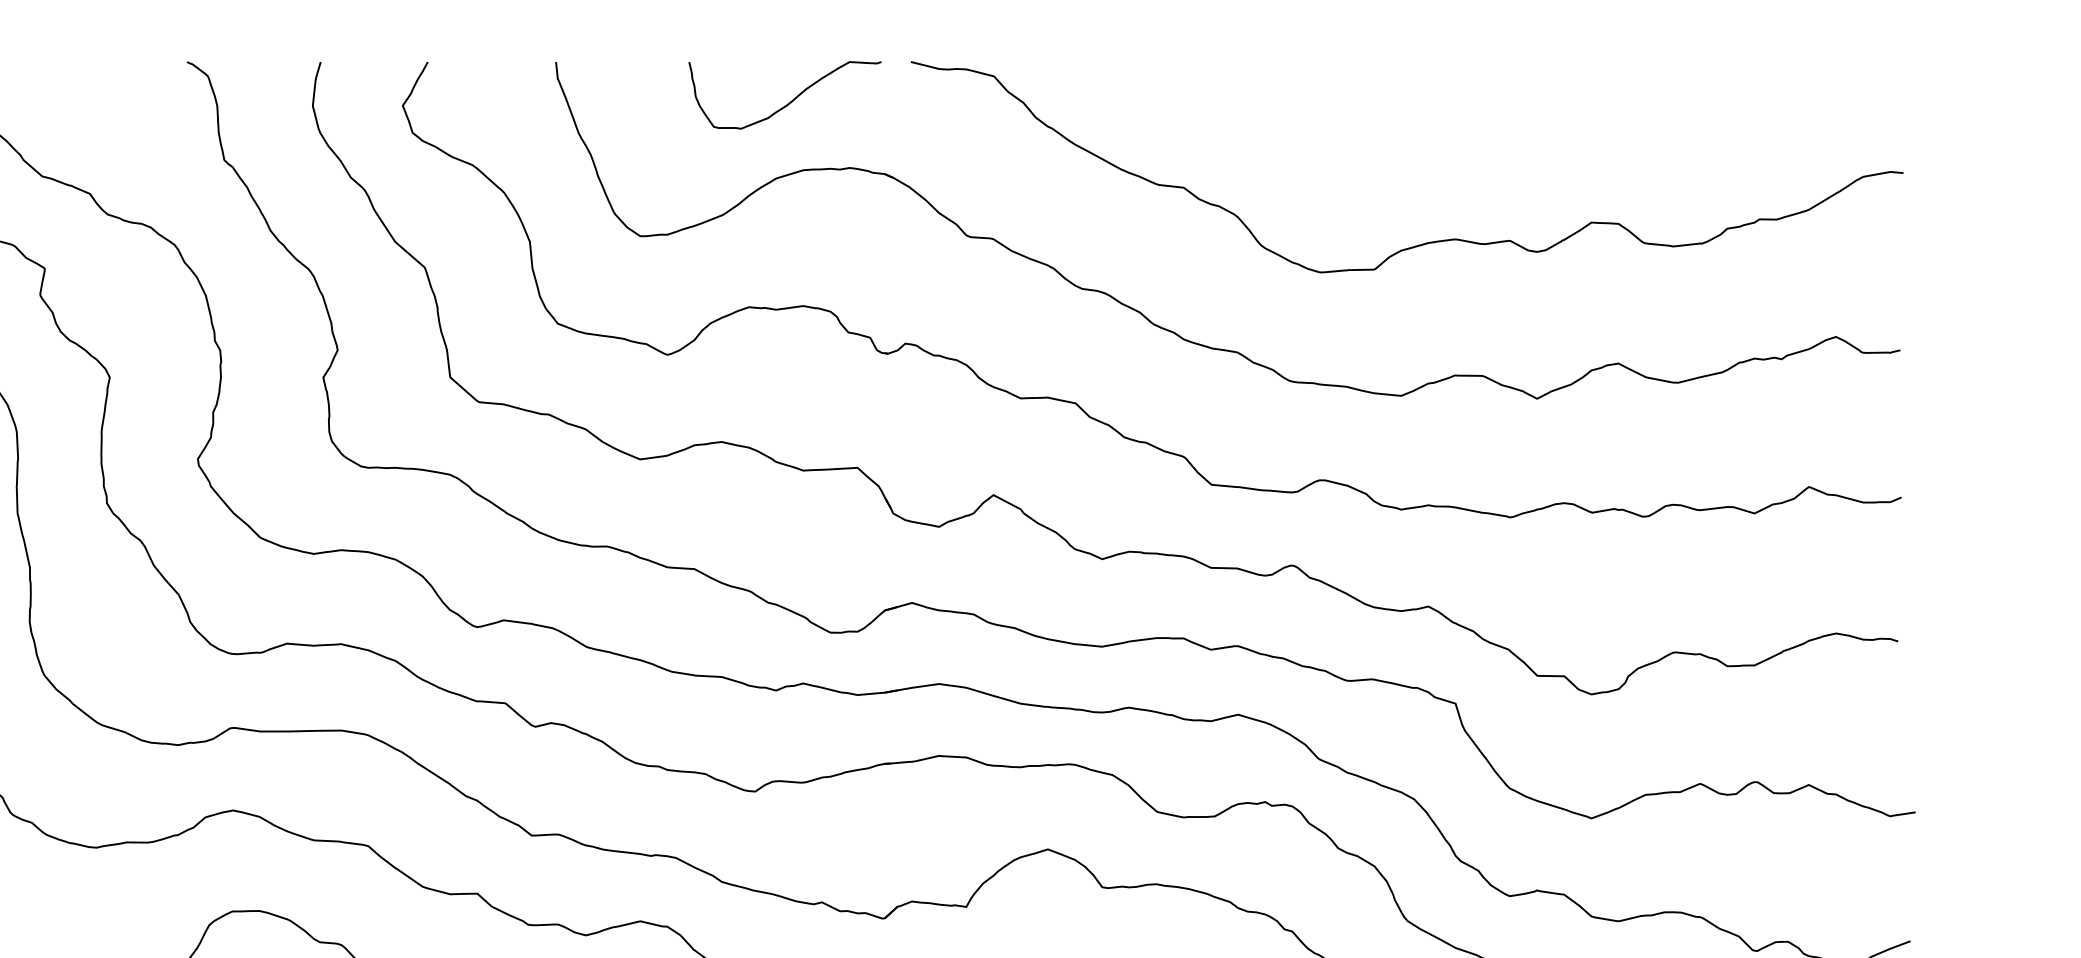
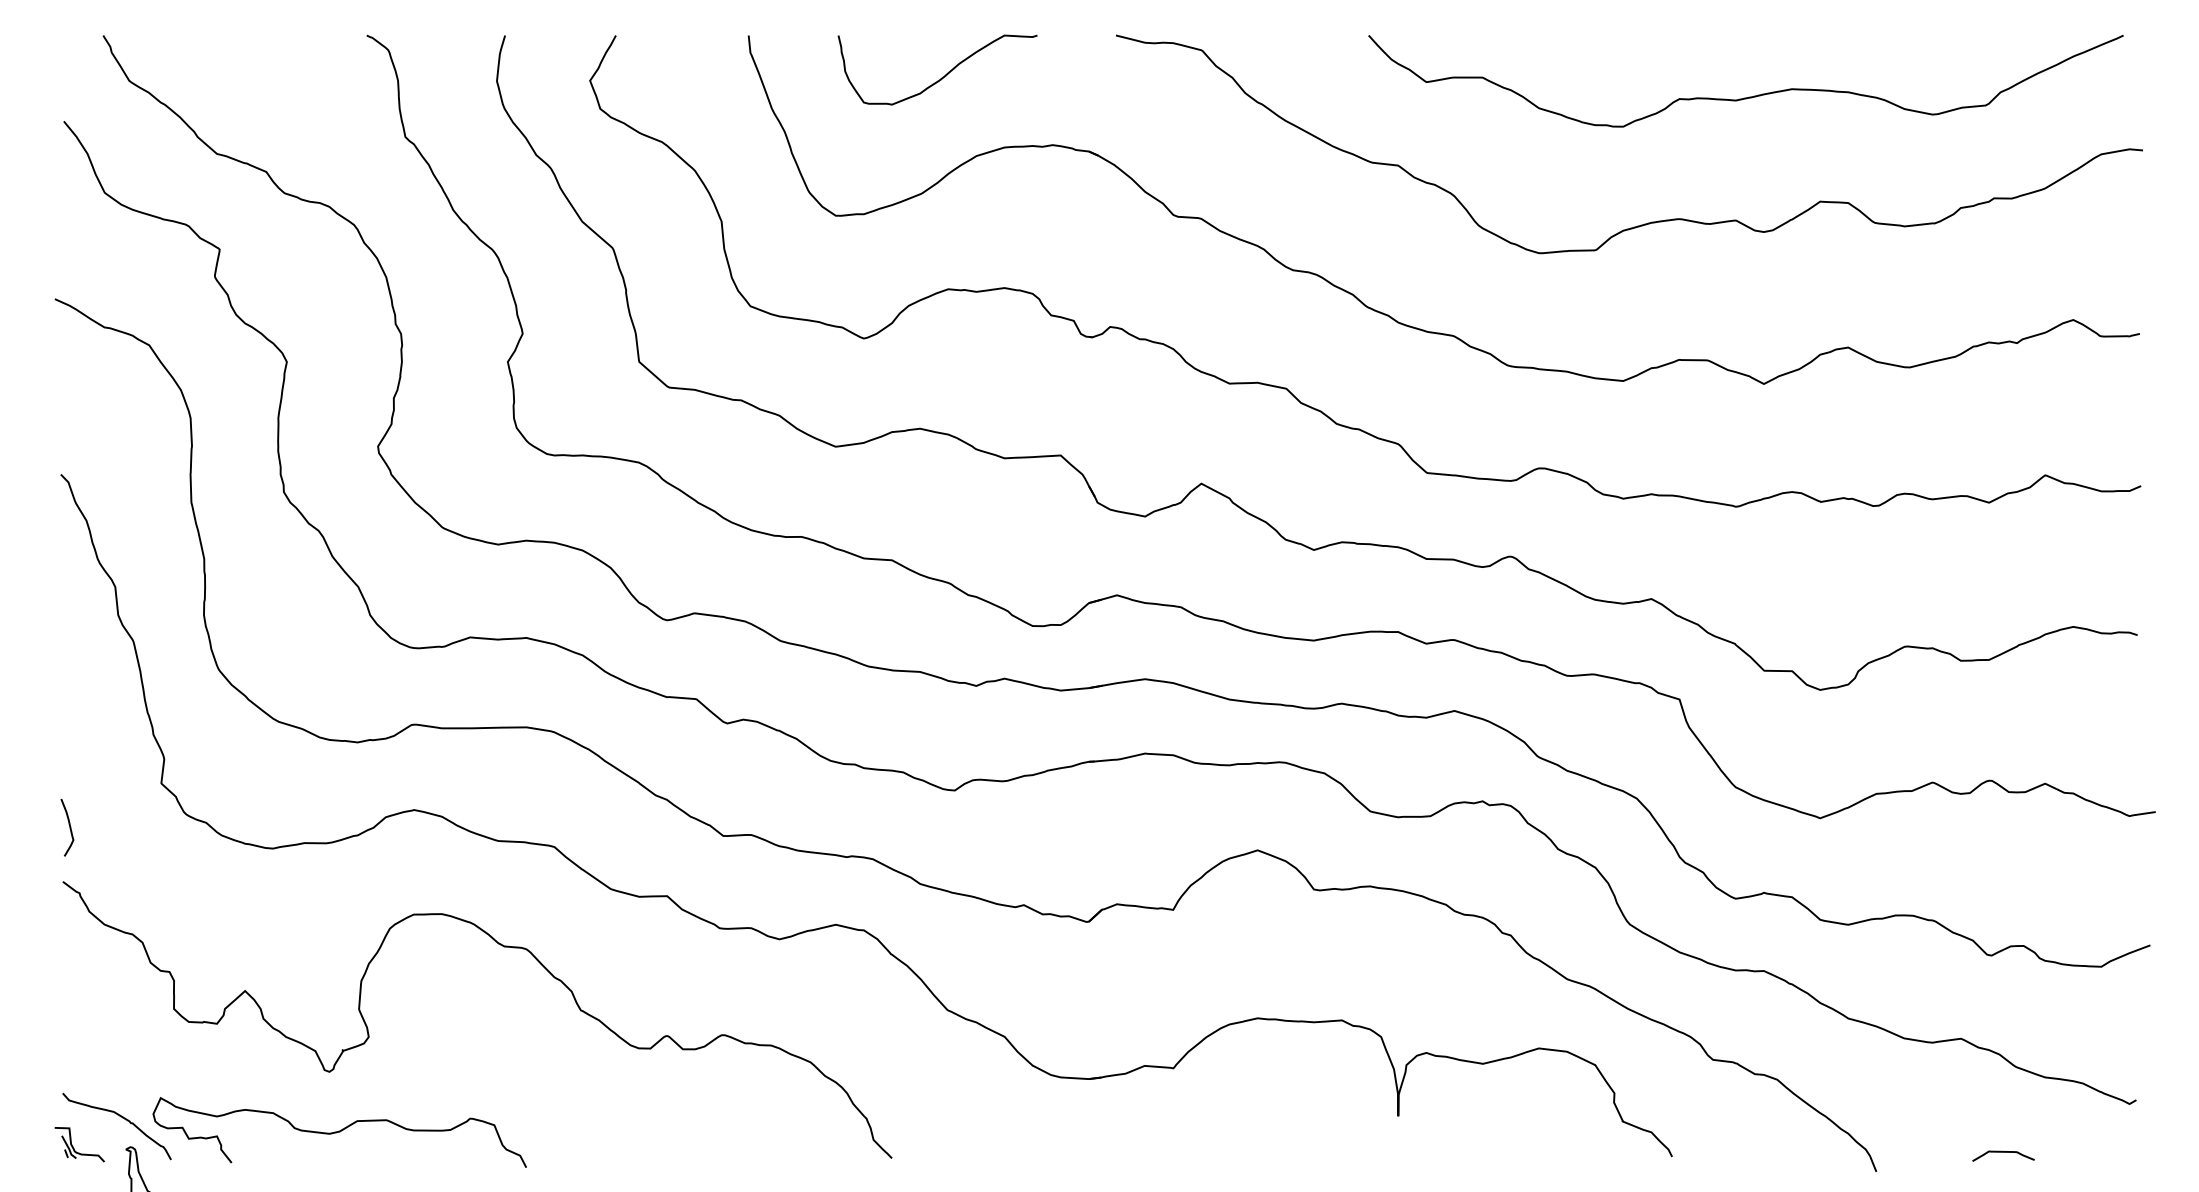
curve: (788, 102) -> (941, 77), moved
curve: (1523, 120) -> (1749, 96), added

